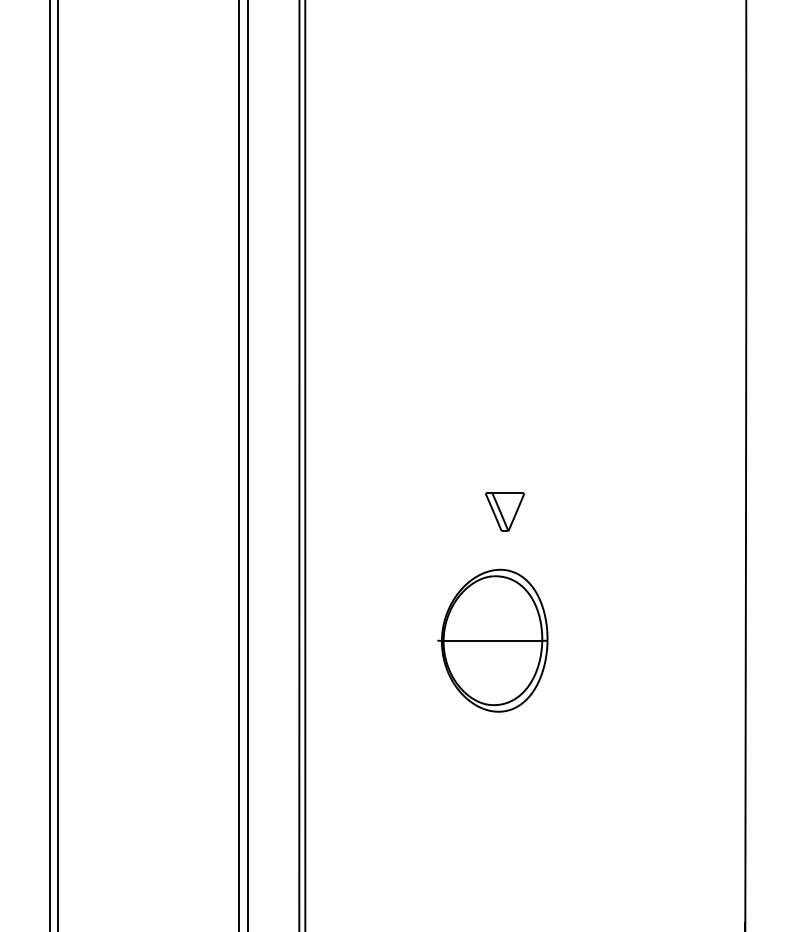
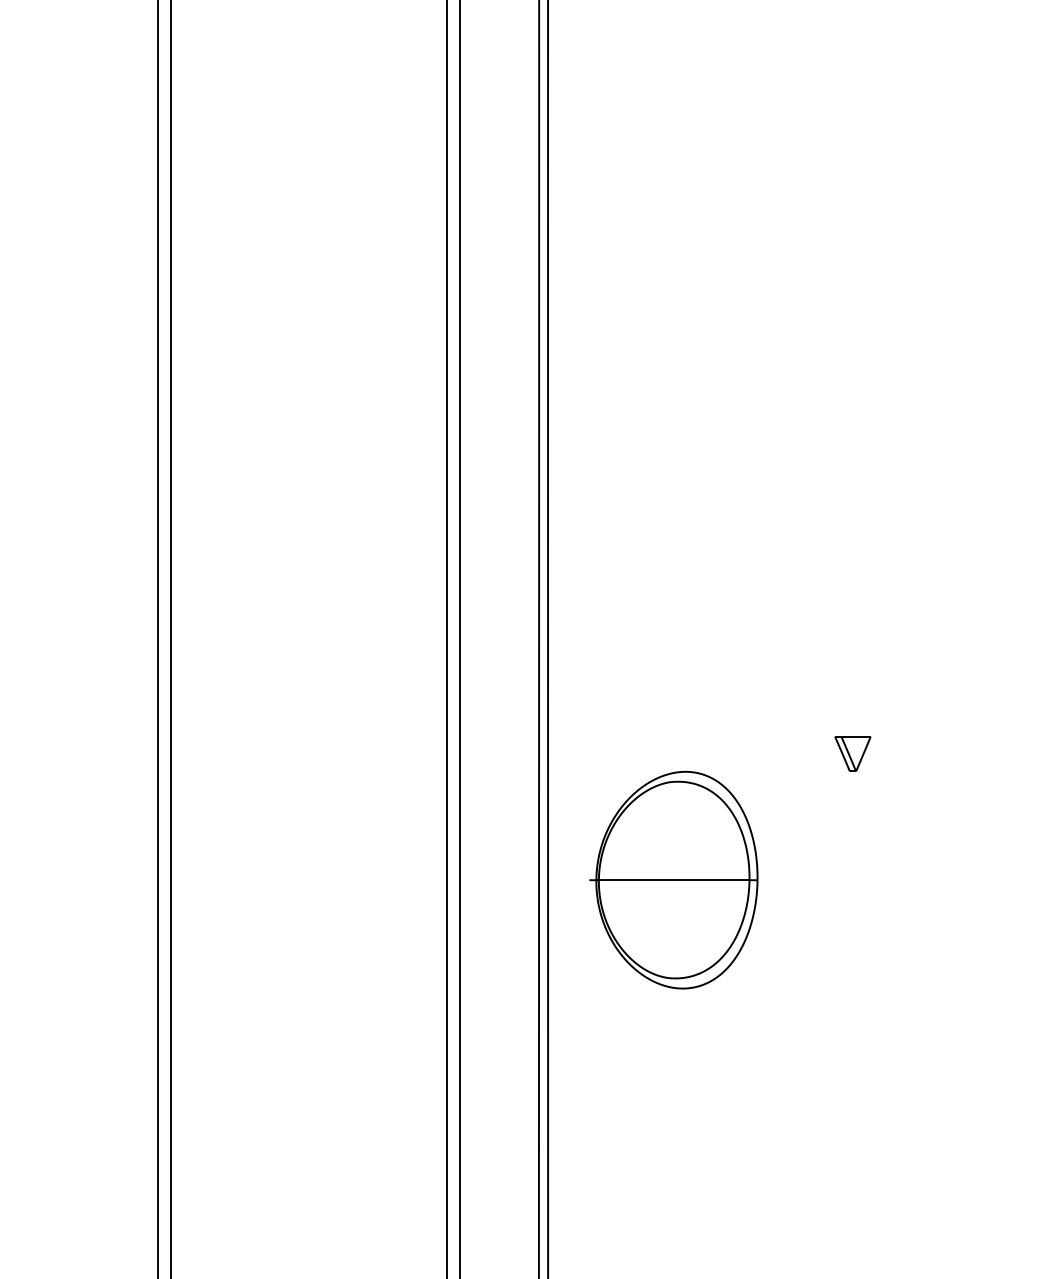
part: (504, 511) -> (852, 753), size x0.6
part: (492, 640) -> (673, 879), moved

